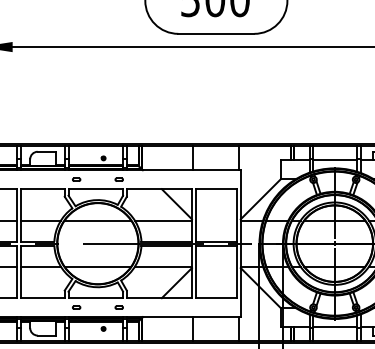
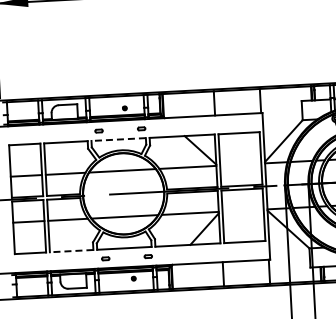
line: (95, 189) -> (118, 139), solid -> dashed
line: (42, 298) -> (71, 251), solid -> dashed

